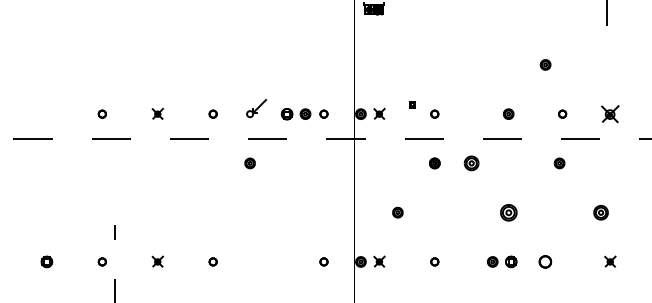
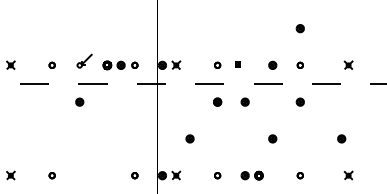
part: (412, 104) -> (238, 64), moved
part: (562, 113) -> (300, 64), moved
part: (610, 113) -> (348, 64), size x0.62
part: (471, 163) -> (245, 102), size x0.71
part: (559, 163) -> (300, 102), moved
part: (508, 212) -> (272, 138), size x0.62
part: (600, 212) -> (341, 138), size x0.71
part: (502, 261) -> (252, 175), moved
part: (545, 261) -> (300, 175), size x0.62

